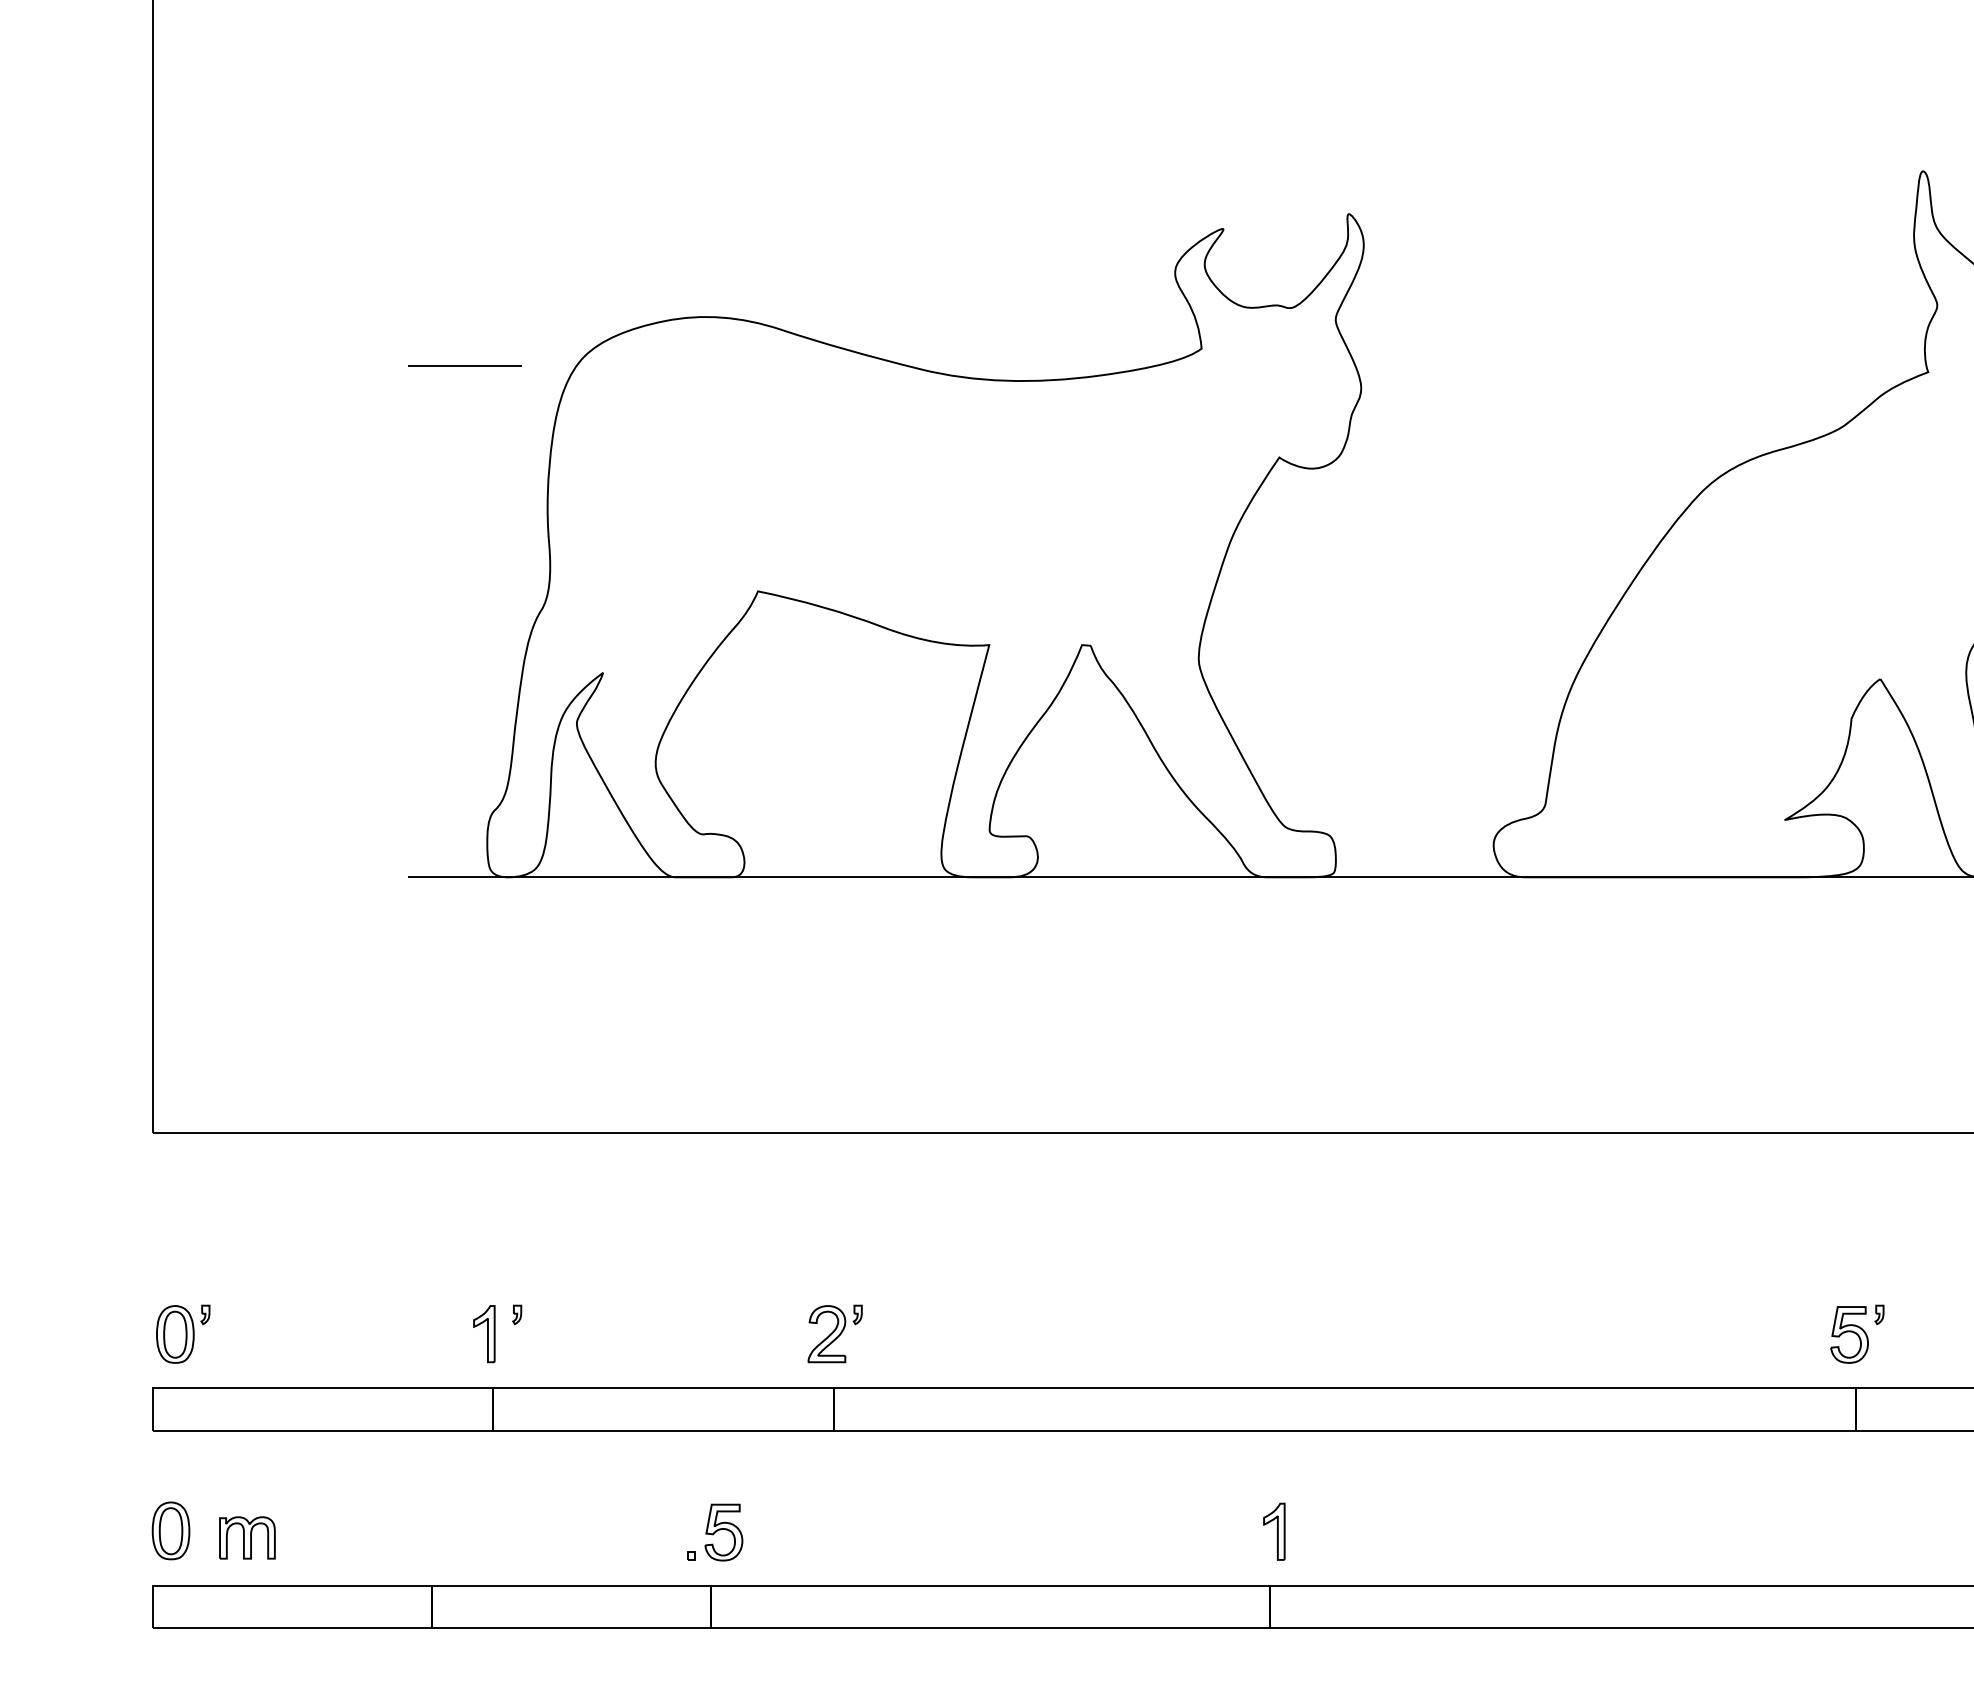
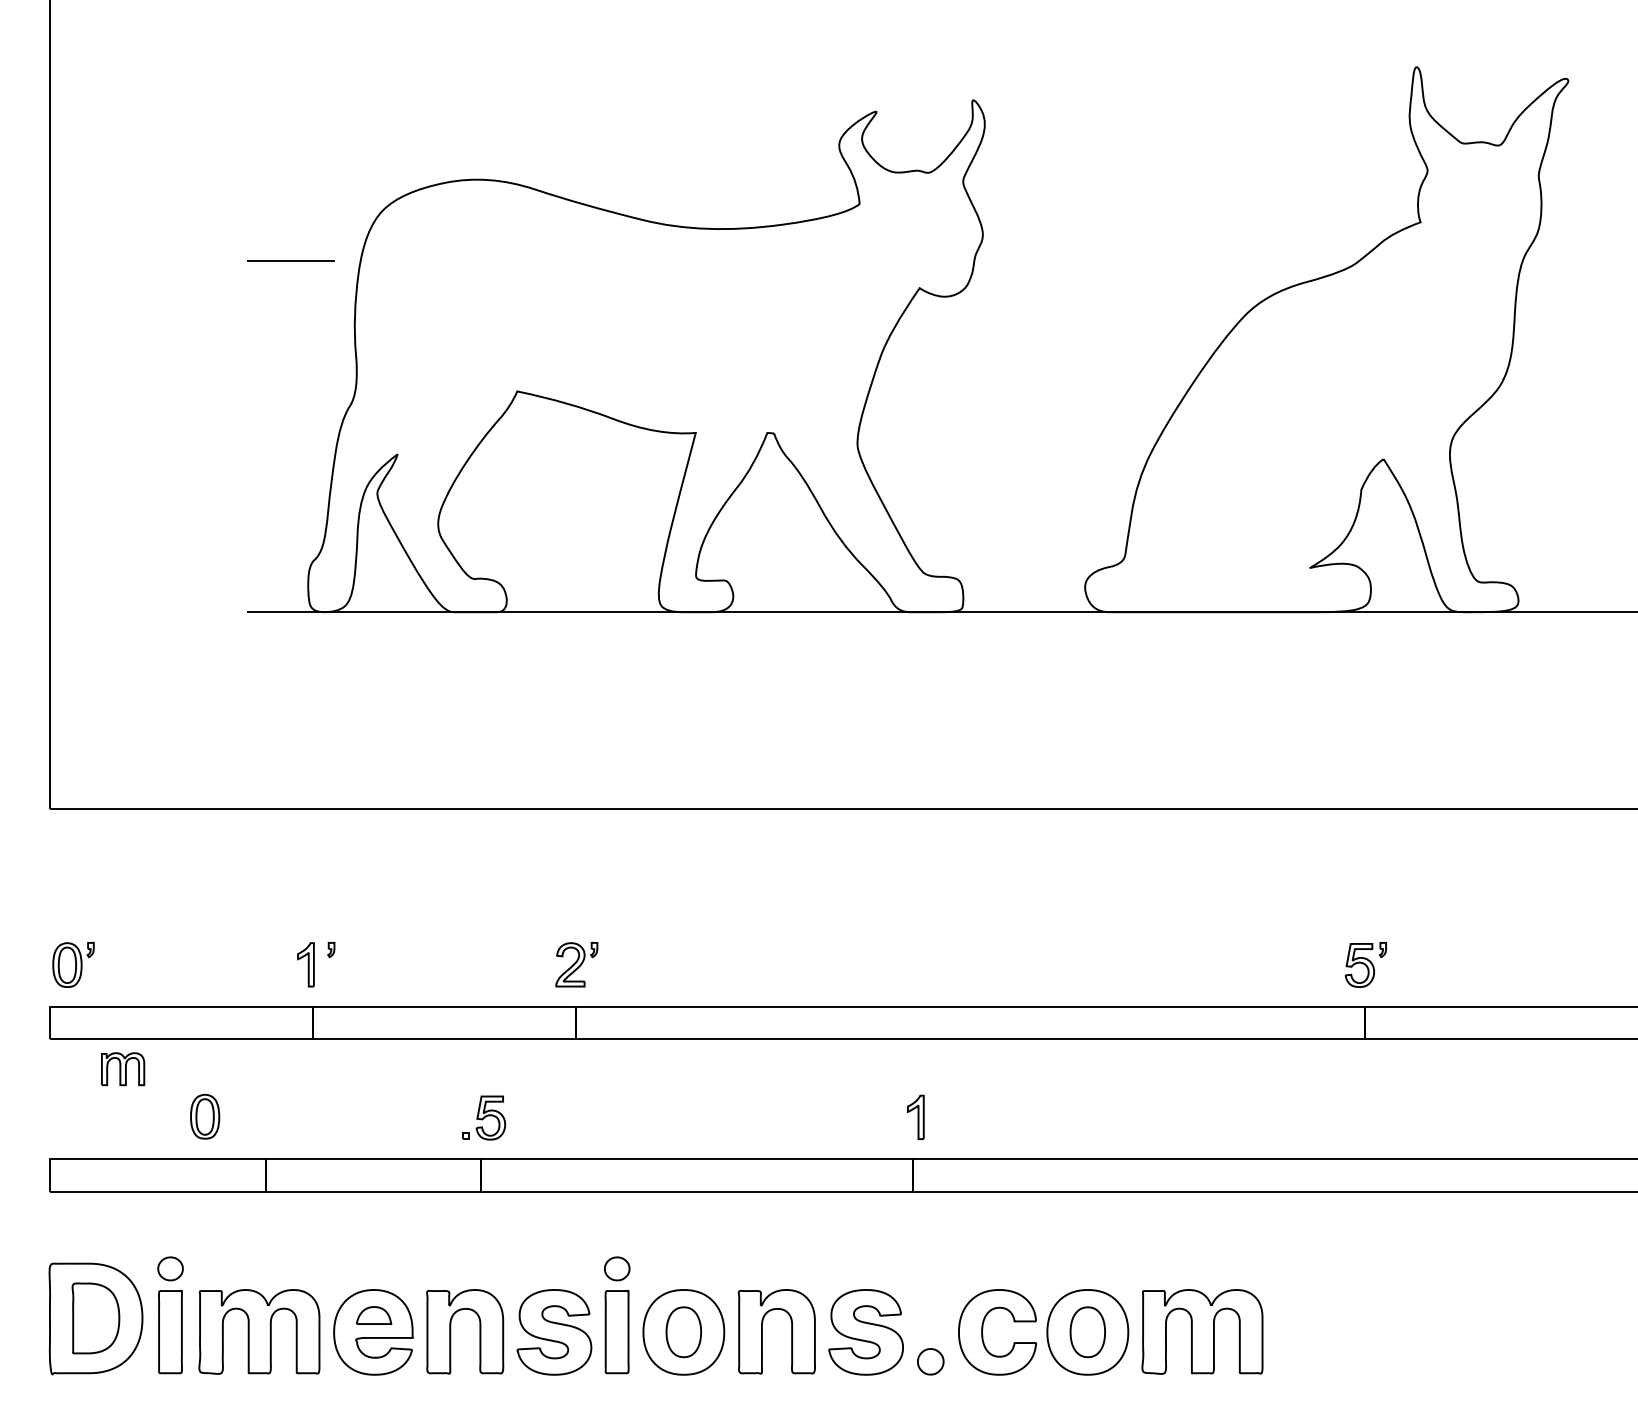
line: (464, 366) -> (290, 260), moved
part: (171, 1530) -> (205, 1116), moved
part: (247, 1538) -> (123, 1069), moved

